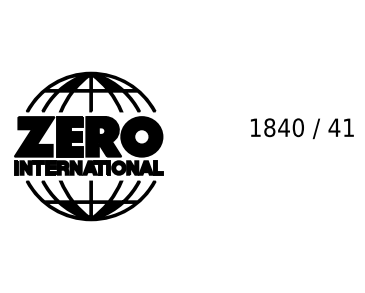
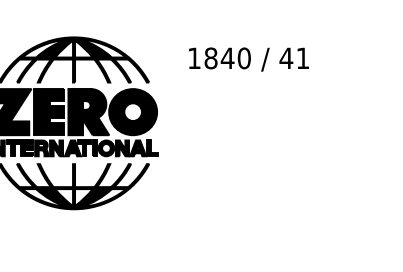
text: (302, 128) -> (249, 59), moved

